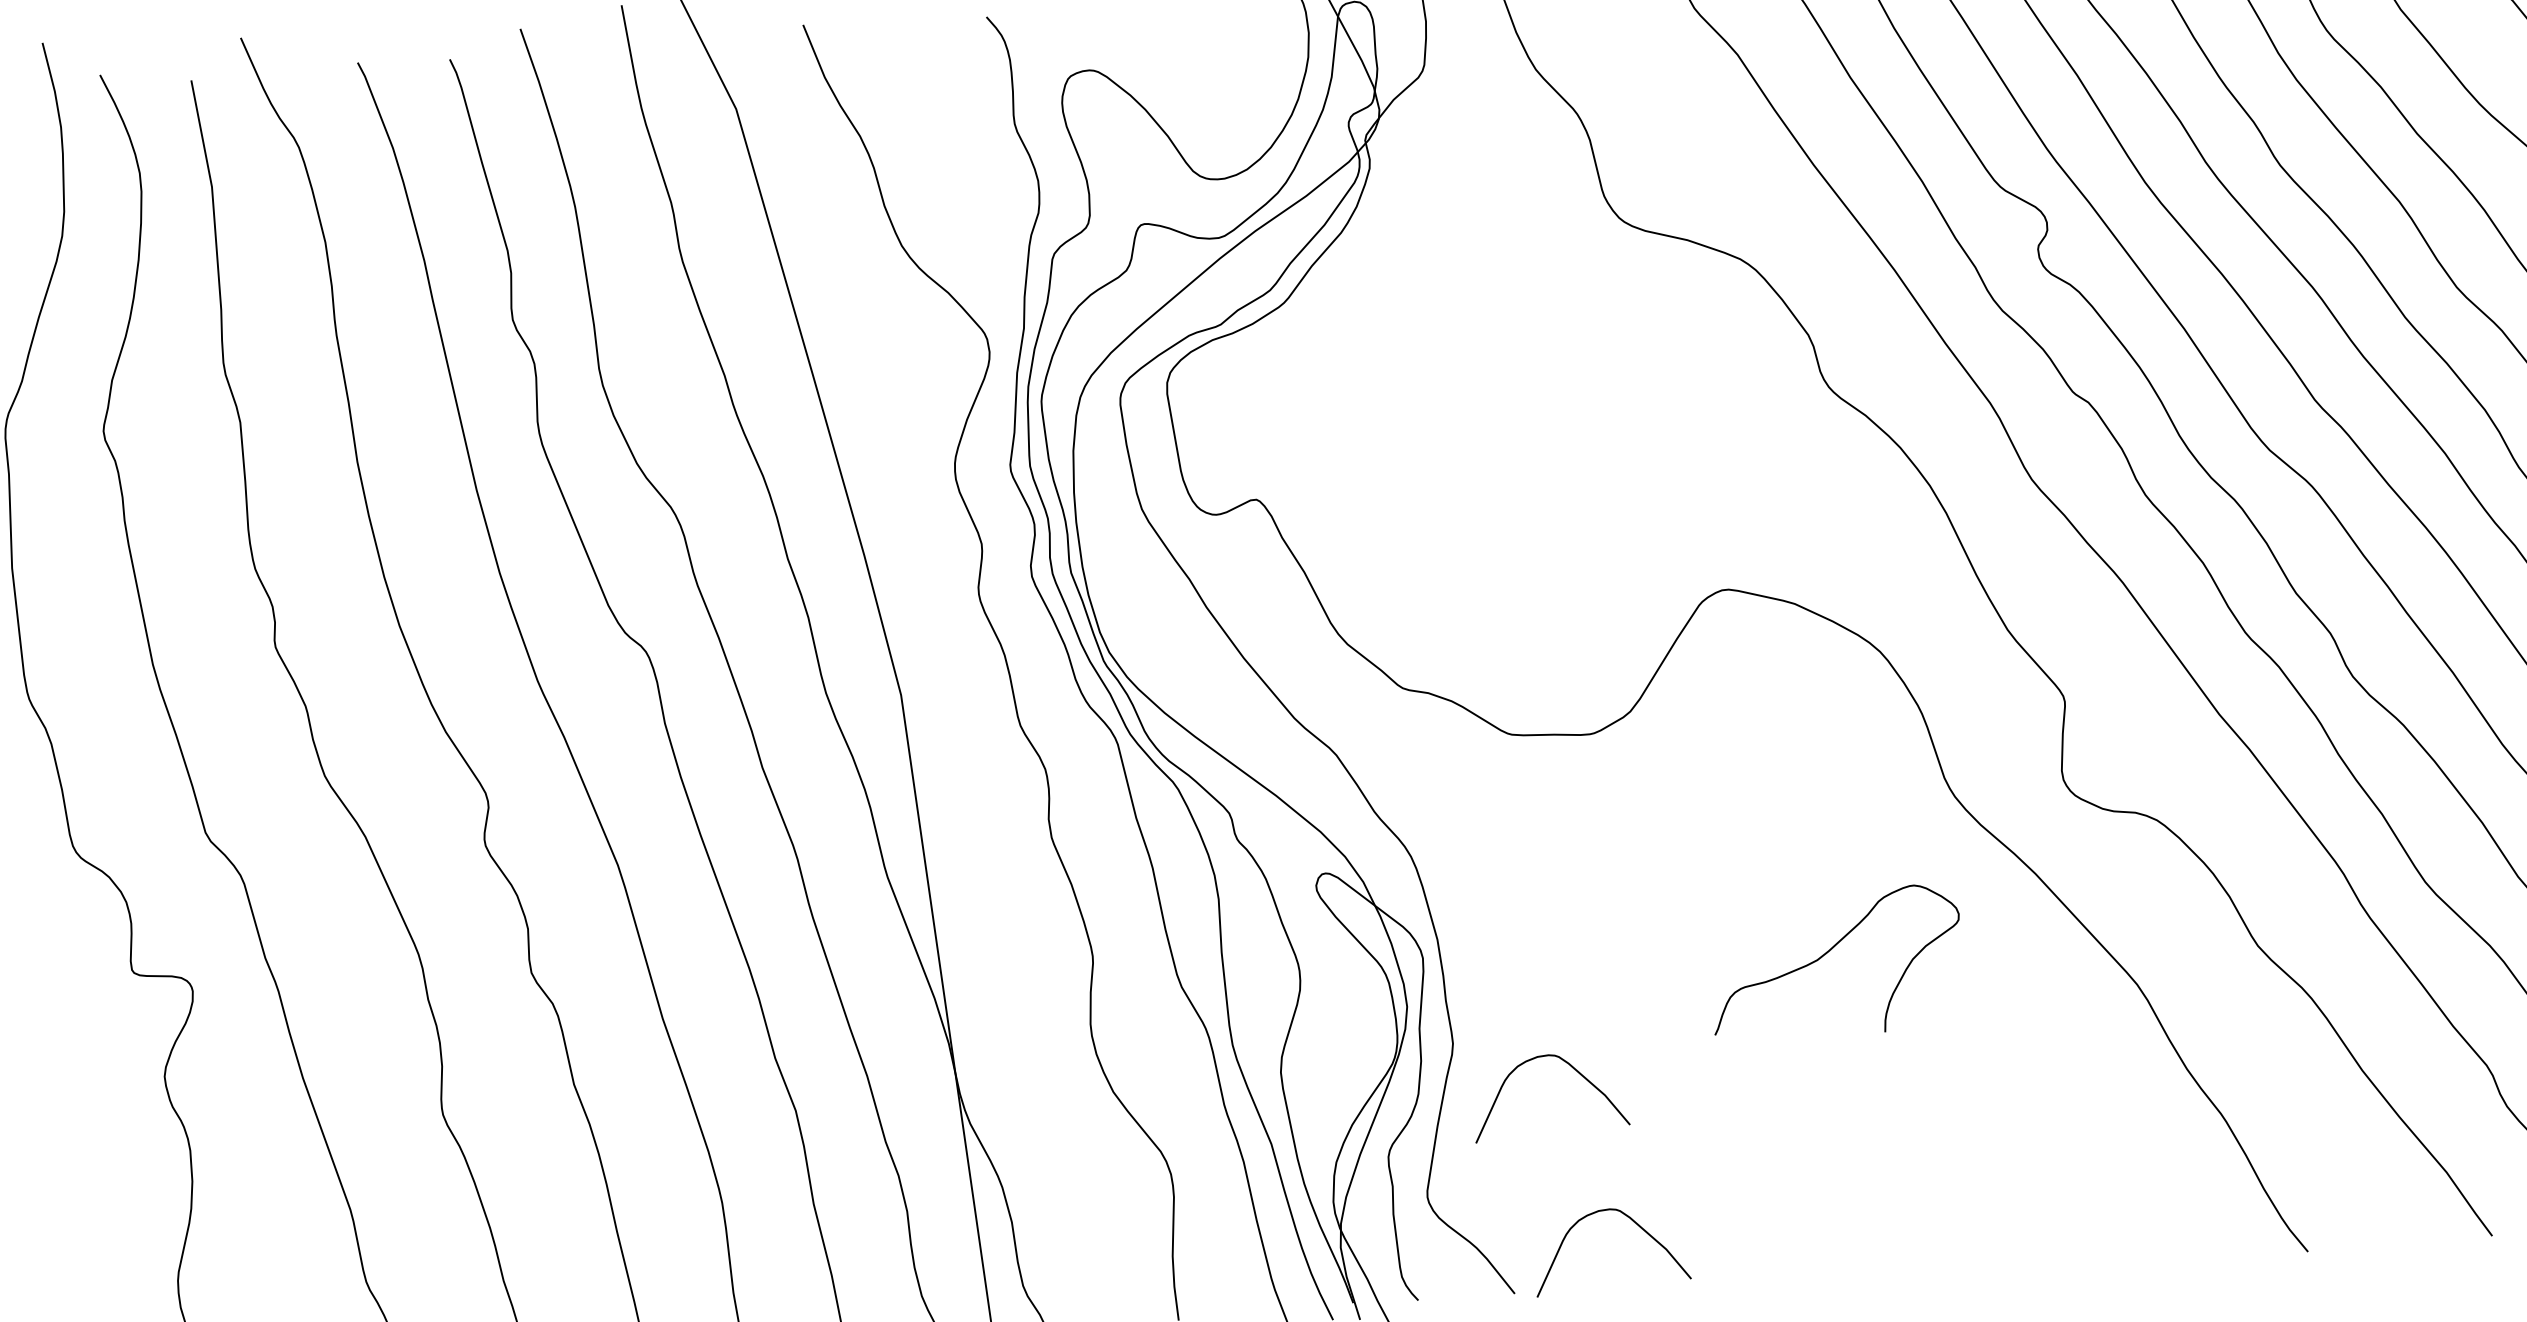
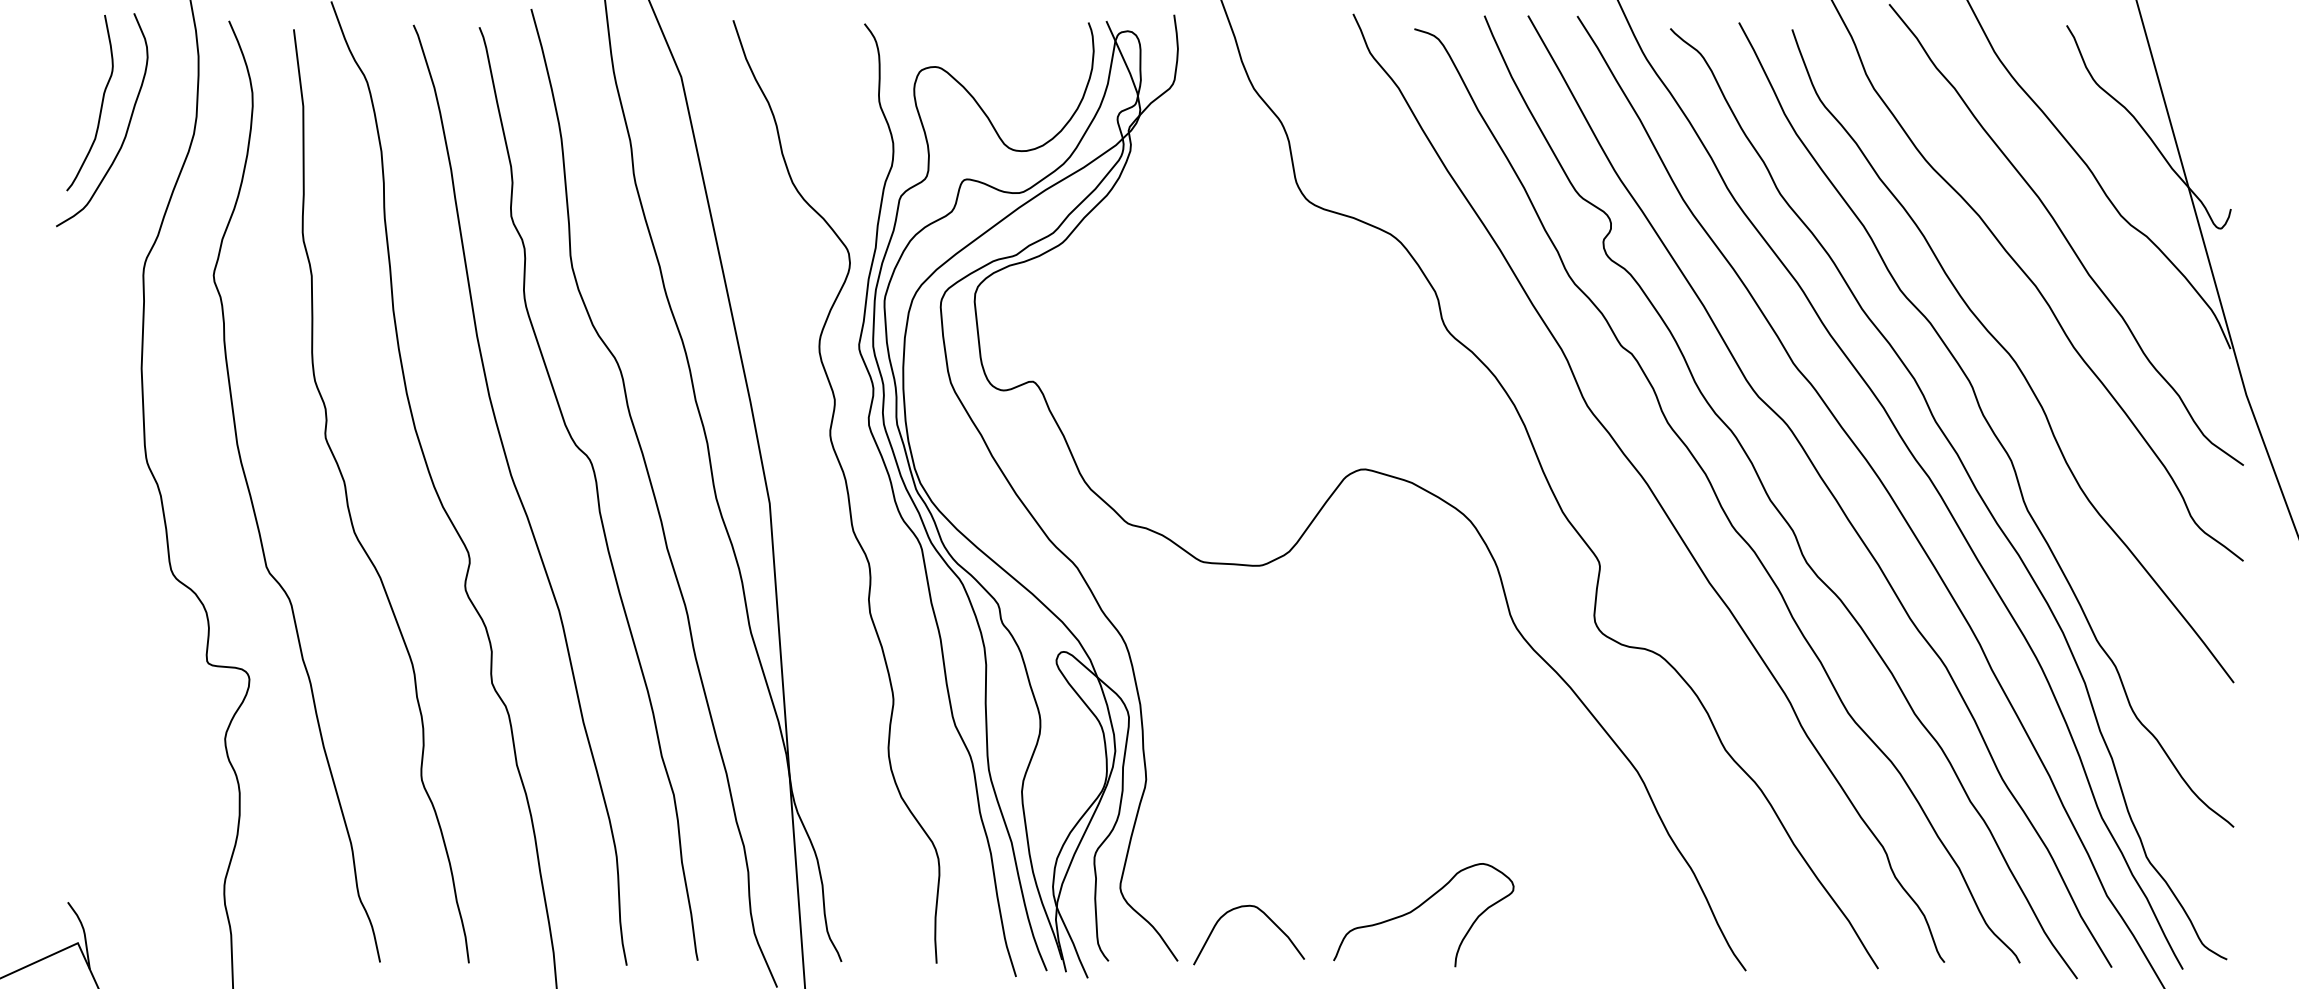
curve: (1829, 952) -> (1419, 907), moved
curve: (1572, 1068) -> (1230, 803), removed

